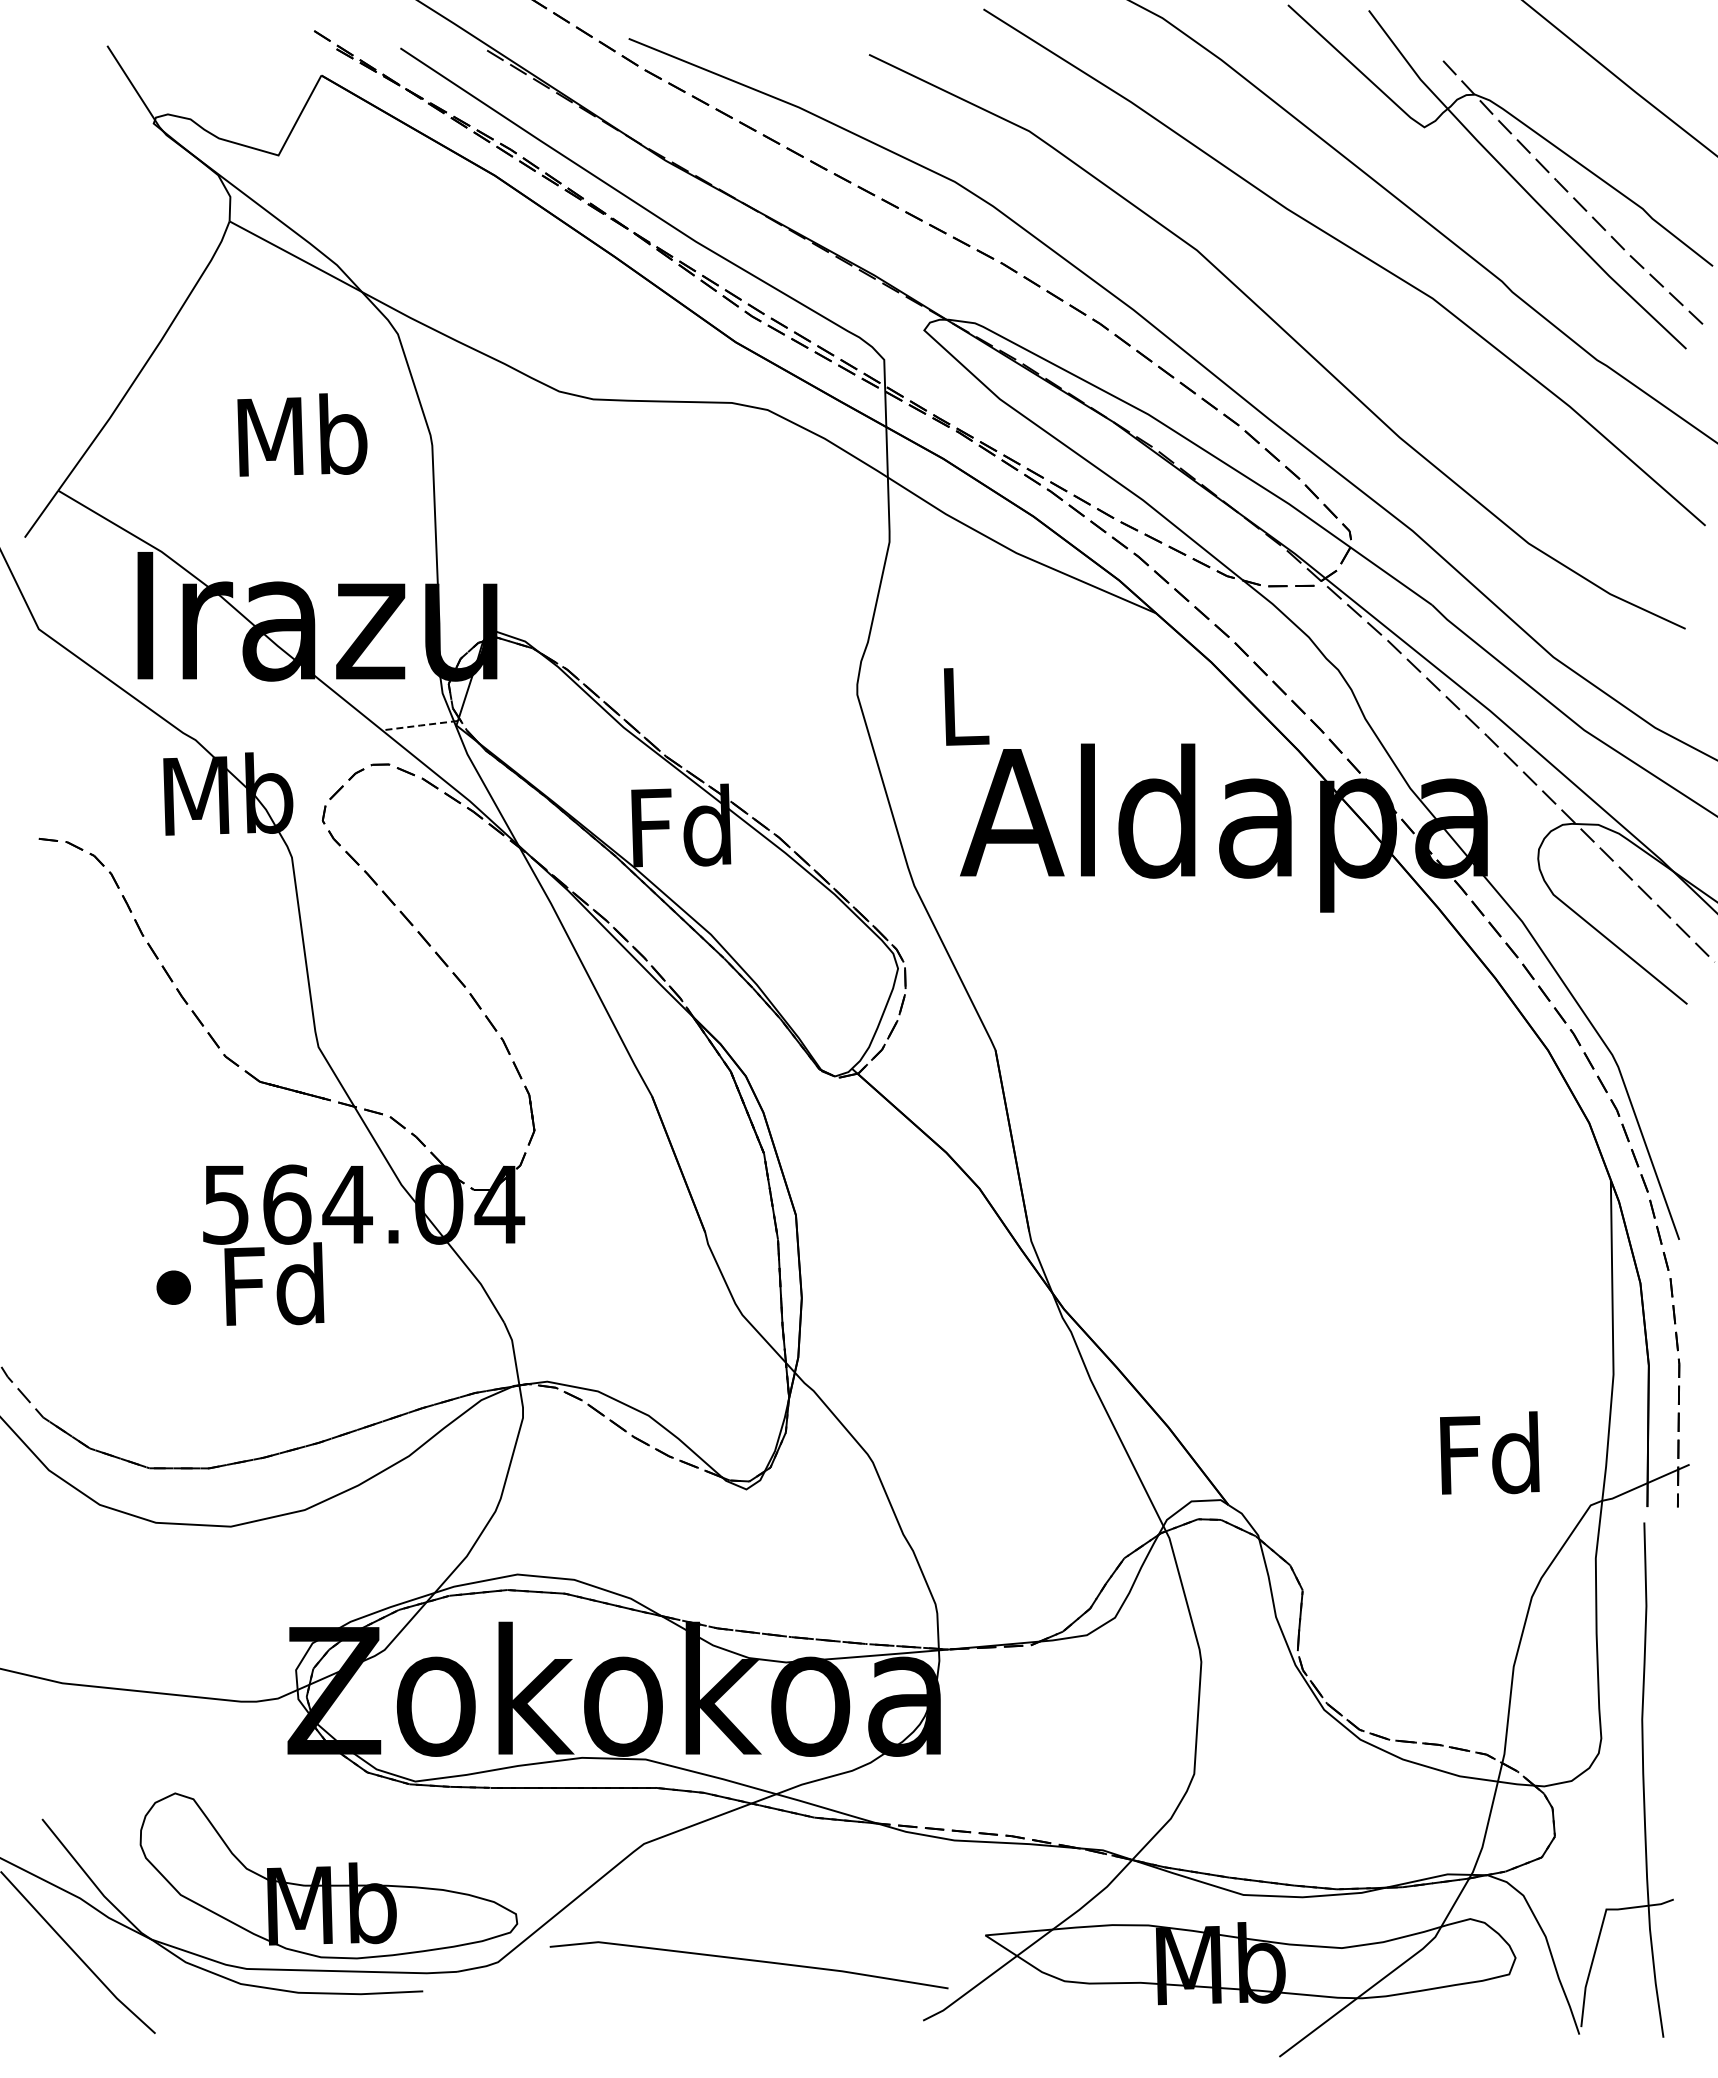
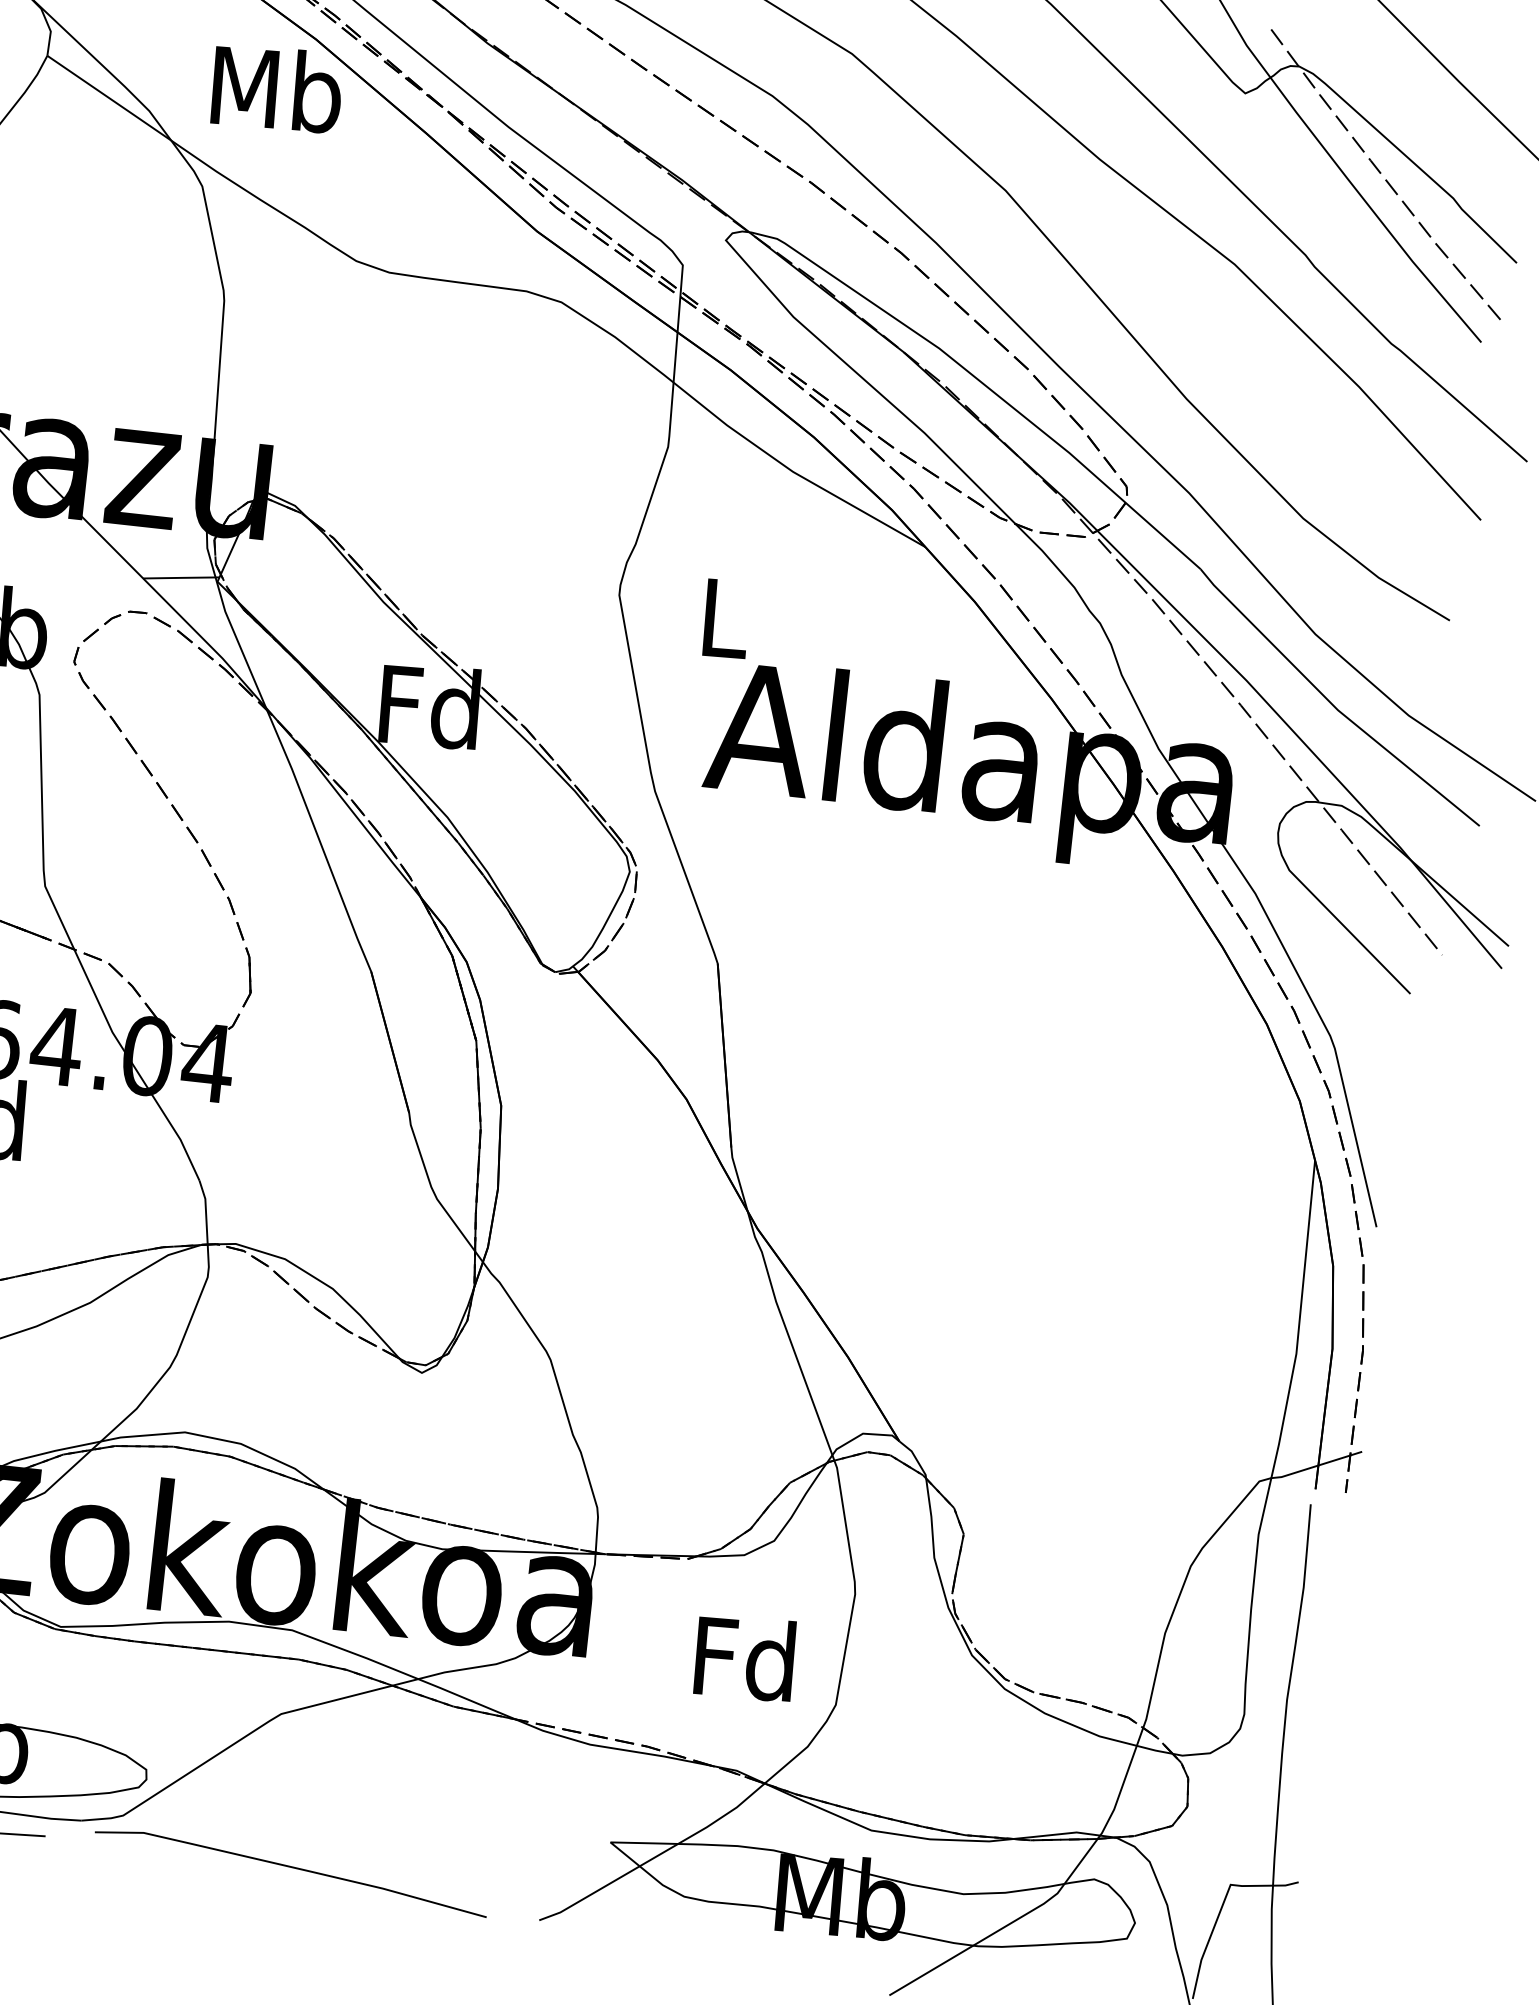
text: (302, 434) -> (277, 88), moved
line: (420, 725) -> (181, 577), dashed -> solid
text: (1489, 1452) -> (744, 1657), moved
curve: (748, 1960) -> (290, 1867), moved

